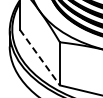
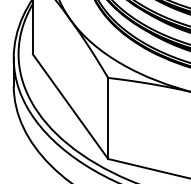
line: (40, 57) -> (71, 106), dashed -> solid

